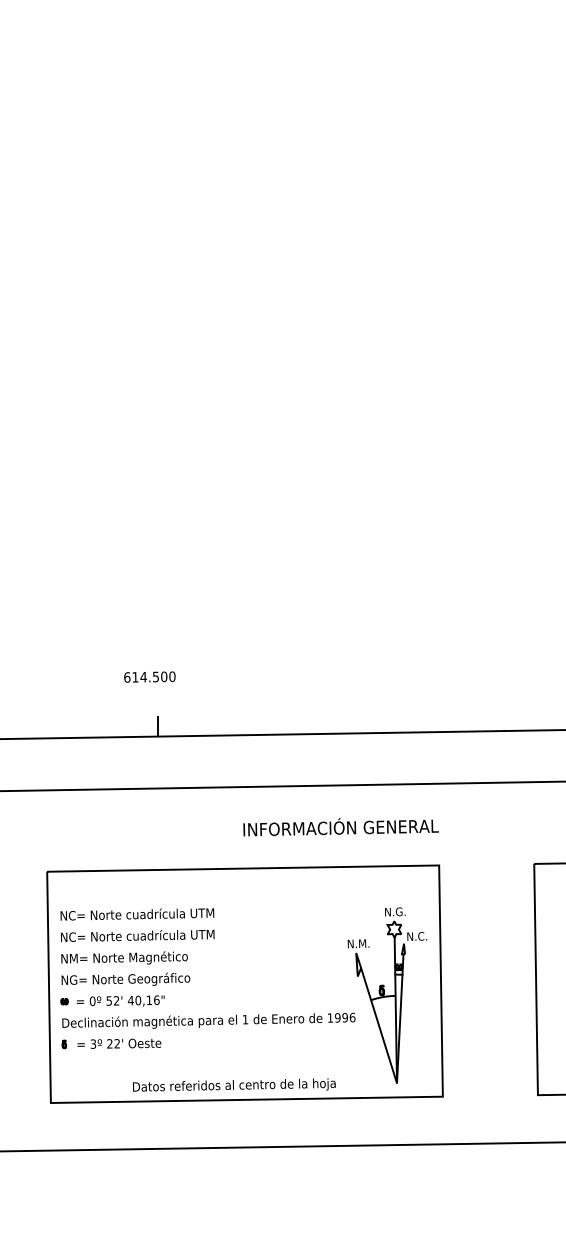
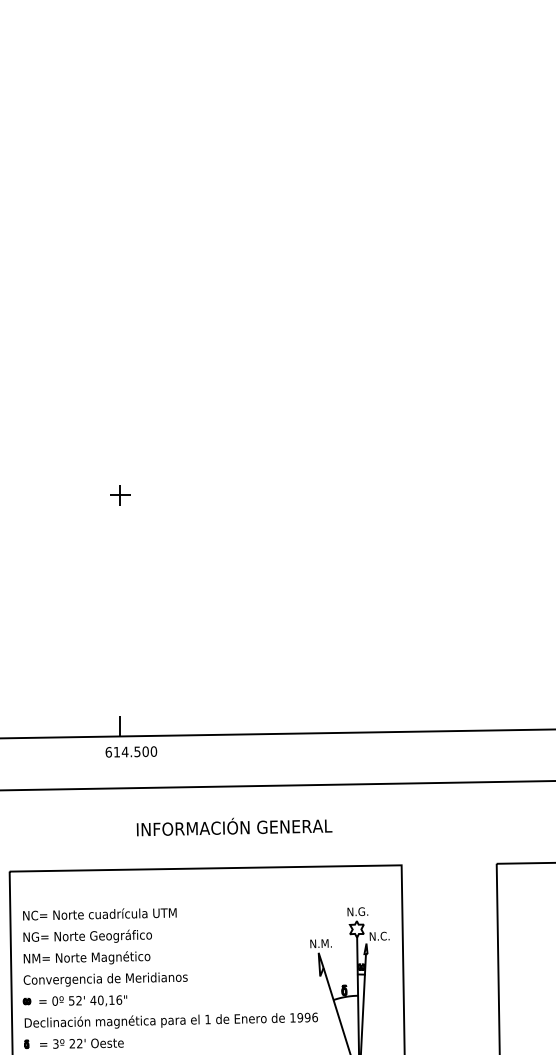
part: (157, 495) -> (119, 495), added
text: (149, 676) -> (130, 751), moved
text: (340, 827) -> (233, 827), moved
text: (143, 935) -> (105, 935), NC= Norte cuadrícula UTM -> NG= Norte Geográfico
text: (143, 979) -> (105, 979), NG= Norte Geográfico -> Convergencia de Meridianos

